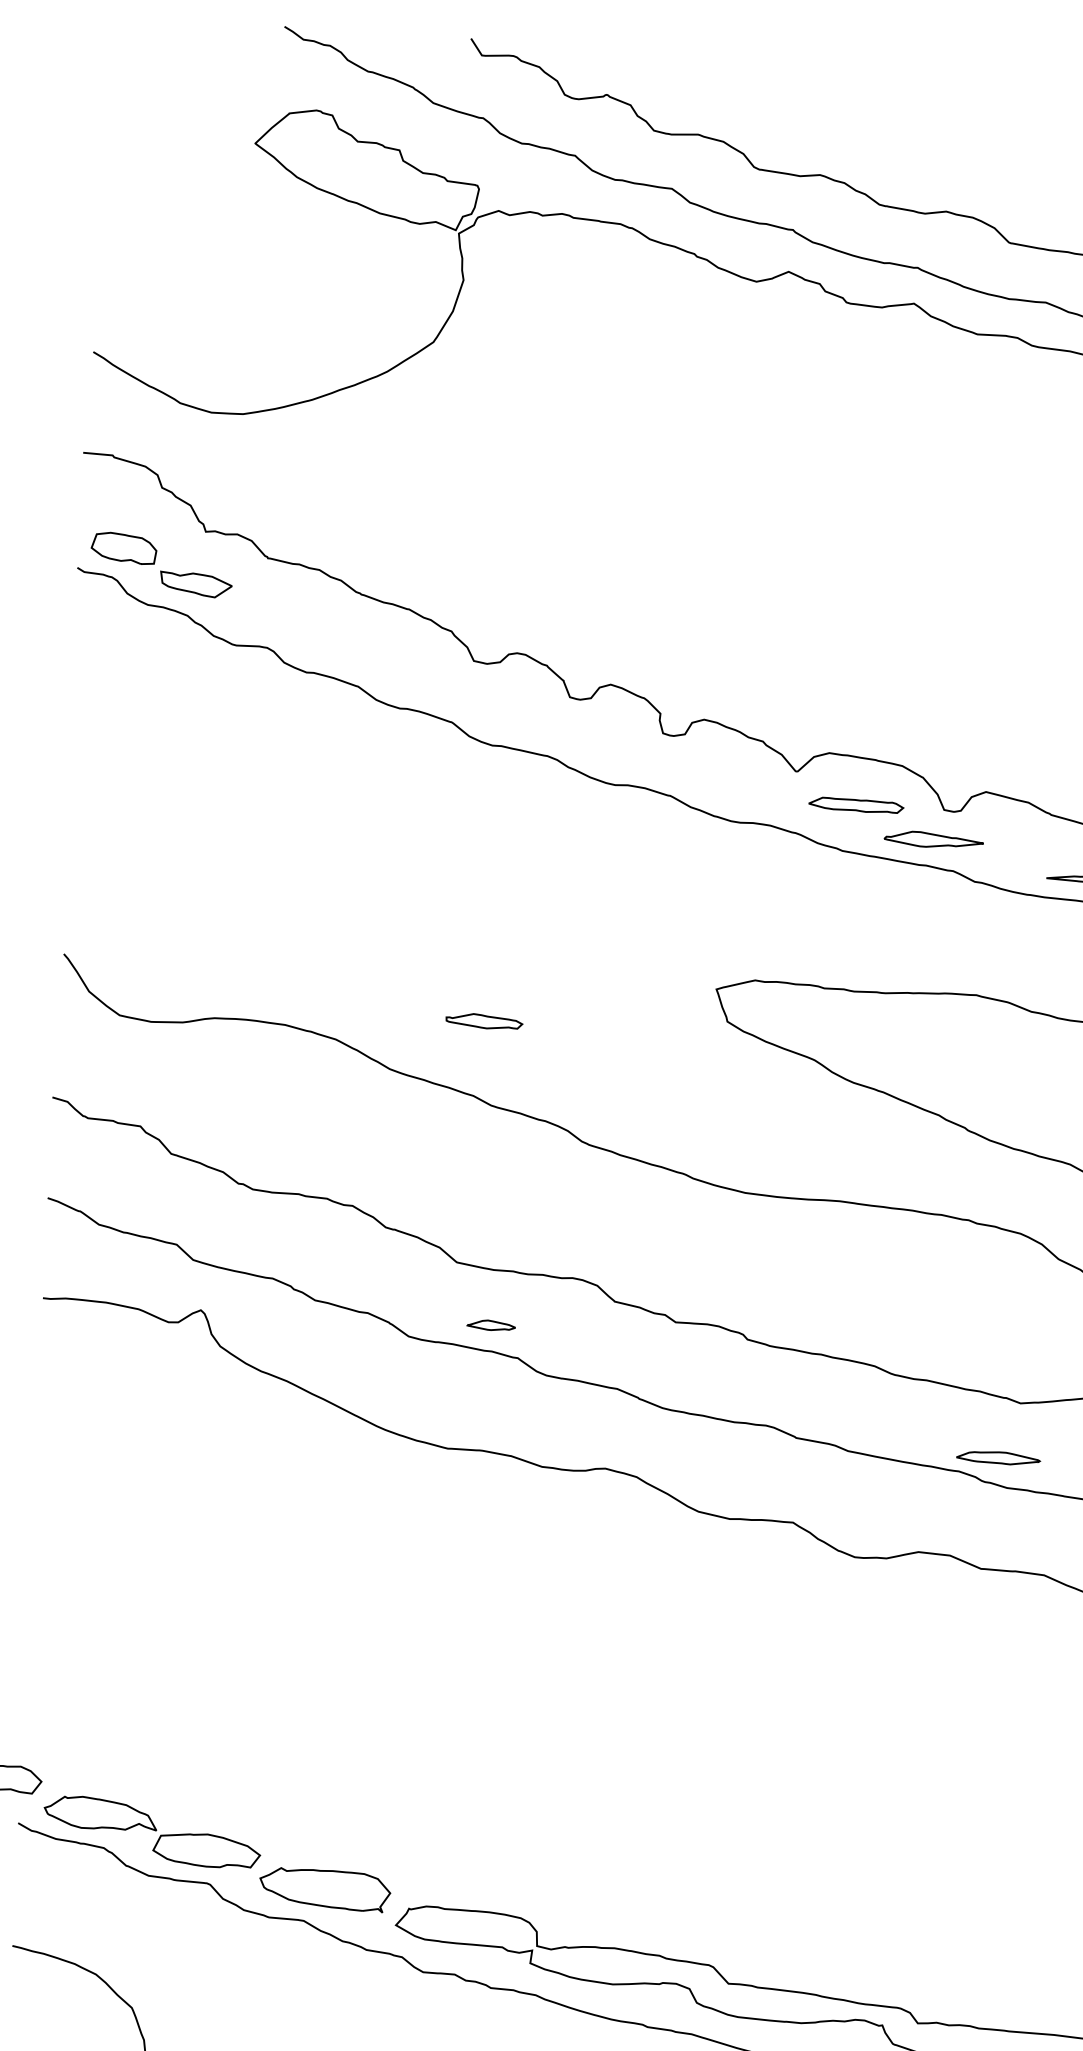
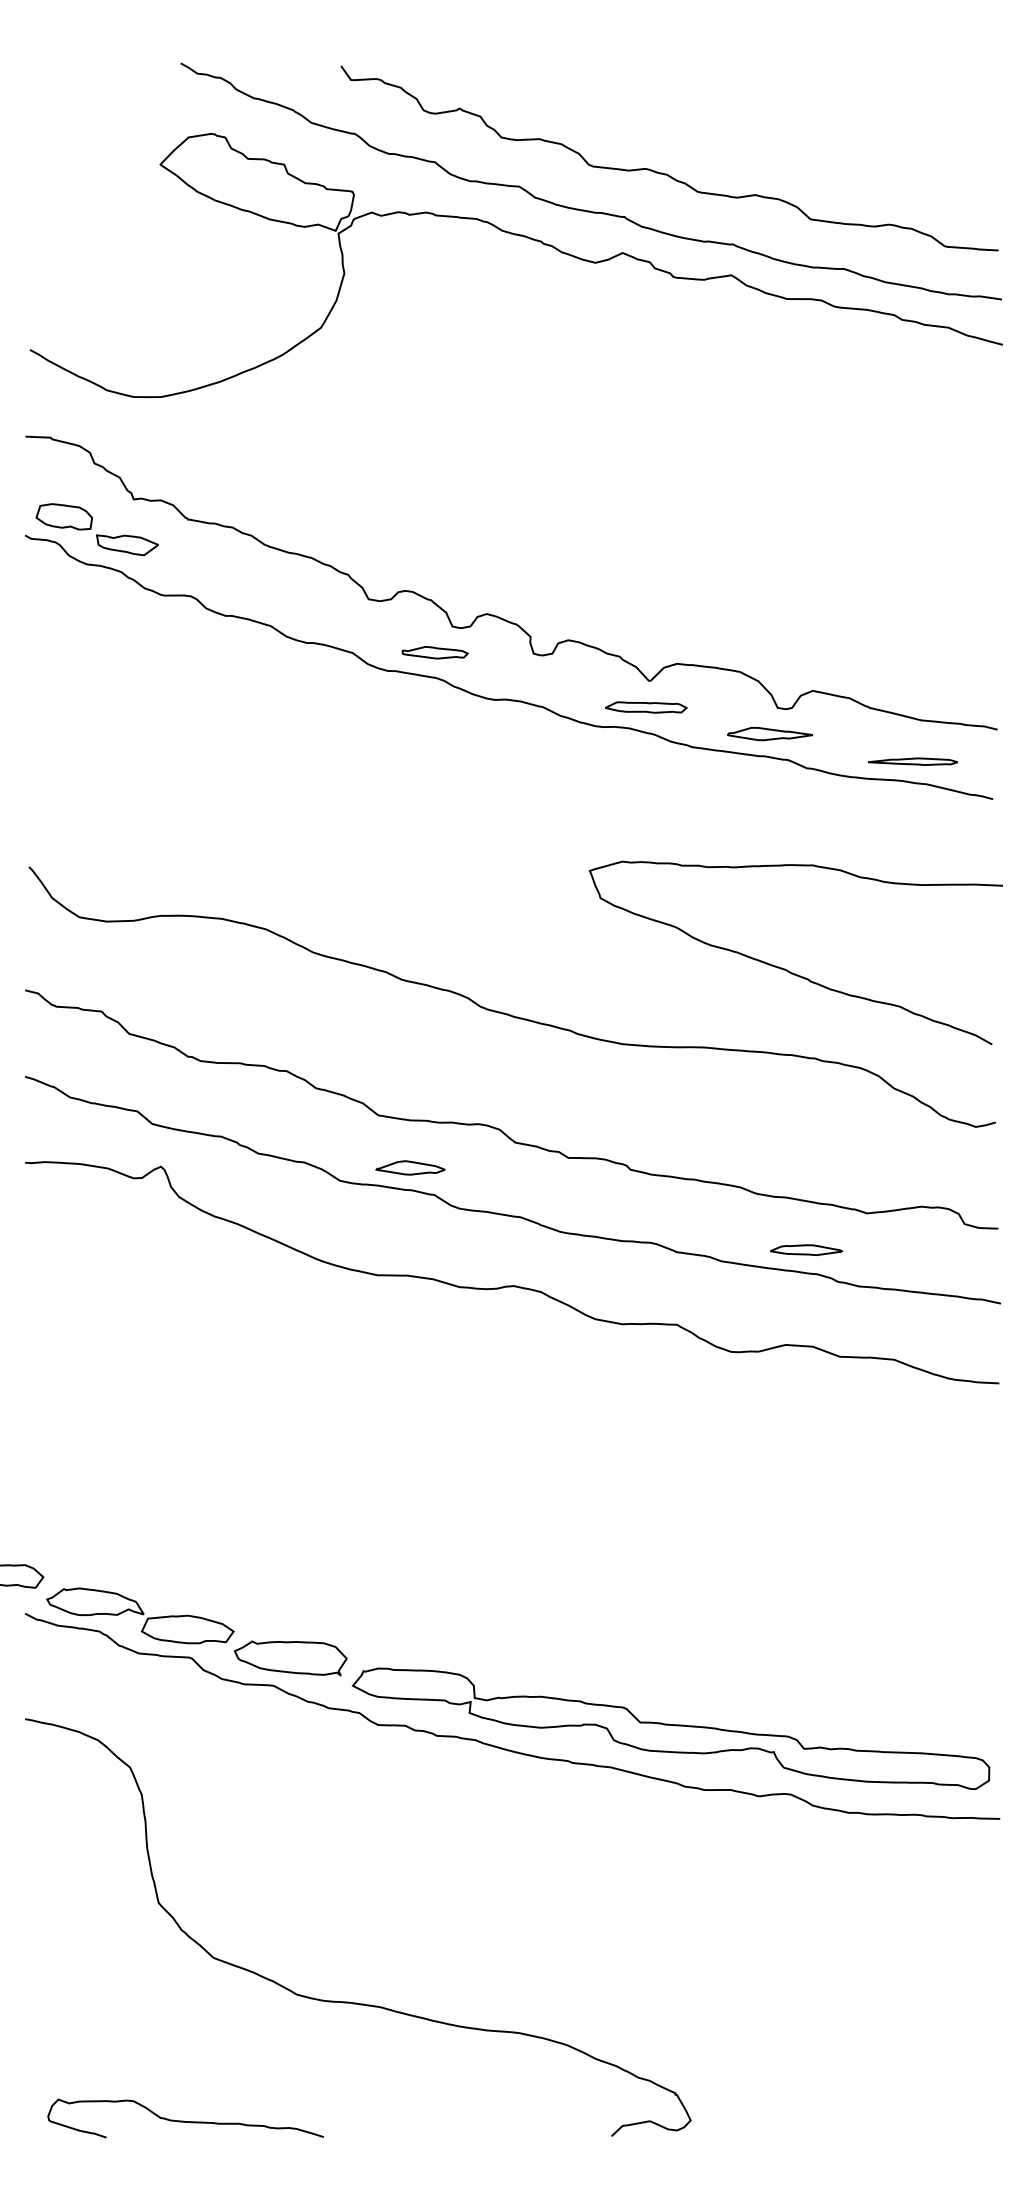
part: (856, 805) -> (646, 707), moved
part: (483, 1021) -> (434, 652), moved
part: (491, 1324) -> (410, 1167), size x1.67
part: (998, 1457) -> (806, 1249), moved

